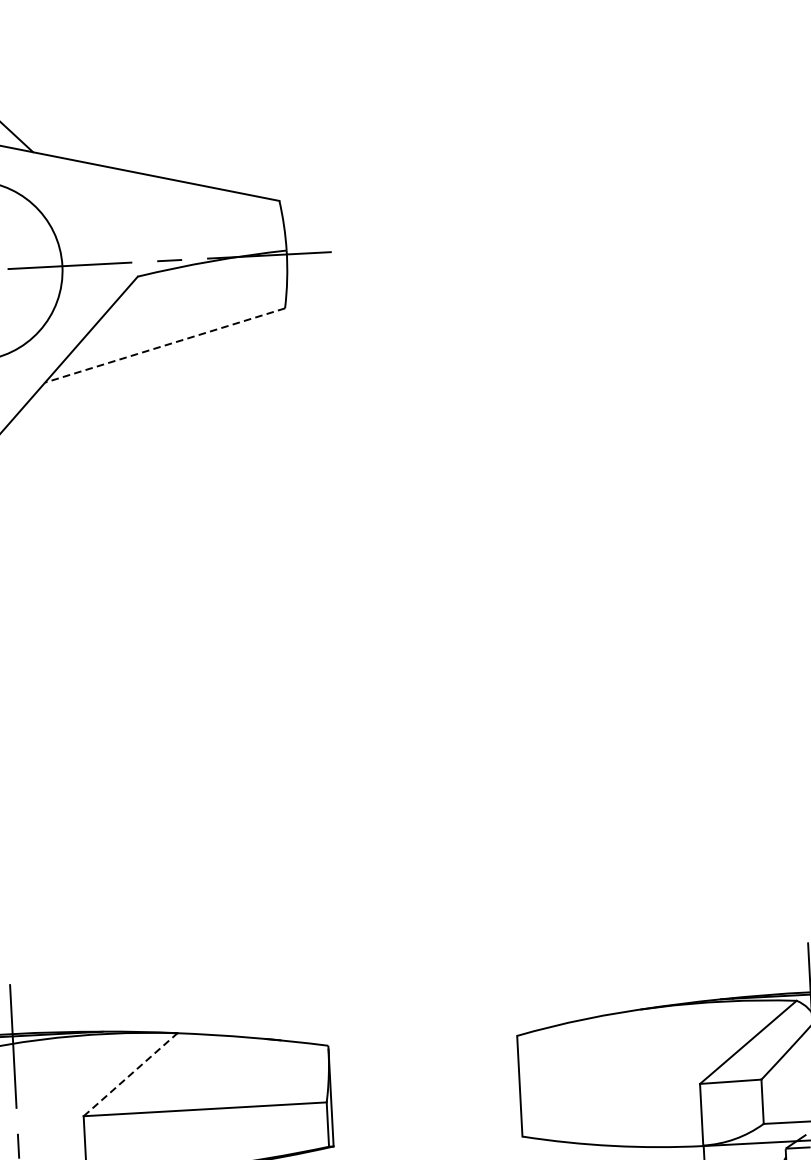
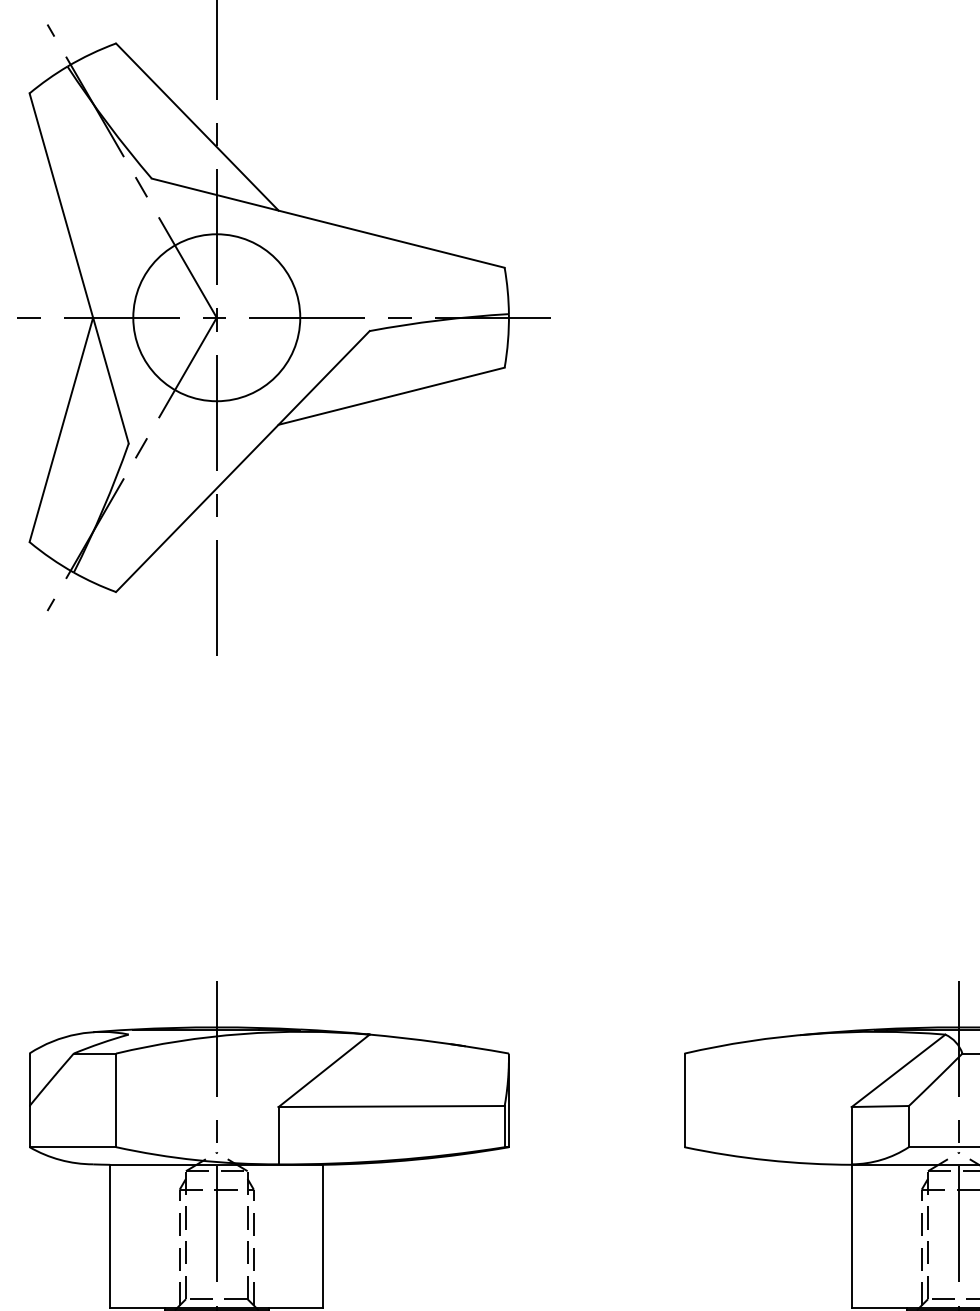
line: (164, 345) -> (391, 396), dashed -> solid
line: (130, 1074) -> (324, 1070), dashed -> solid

